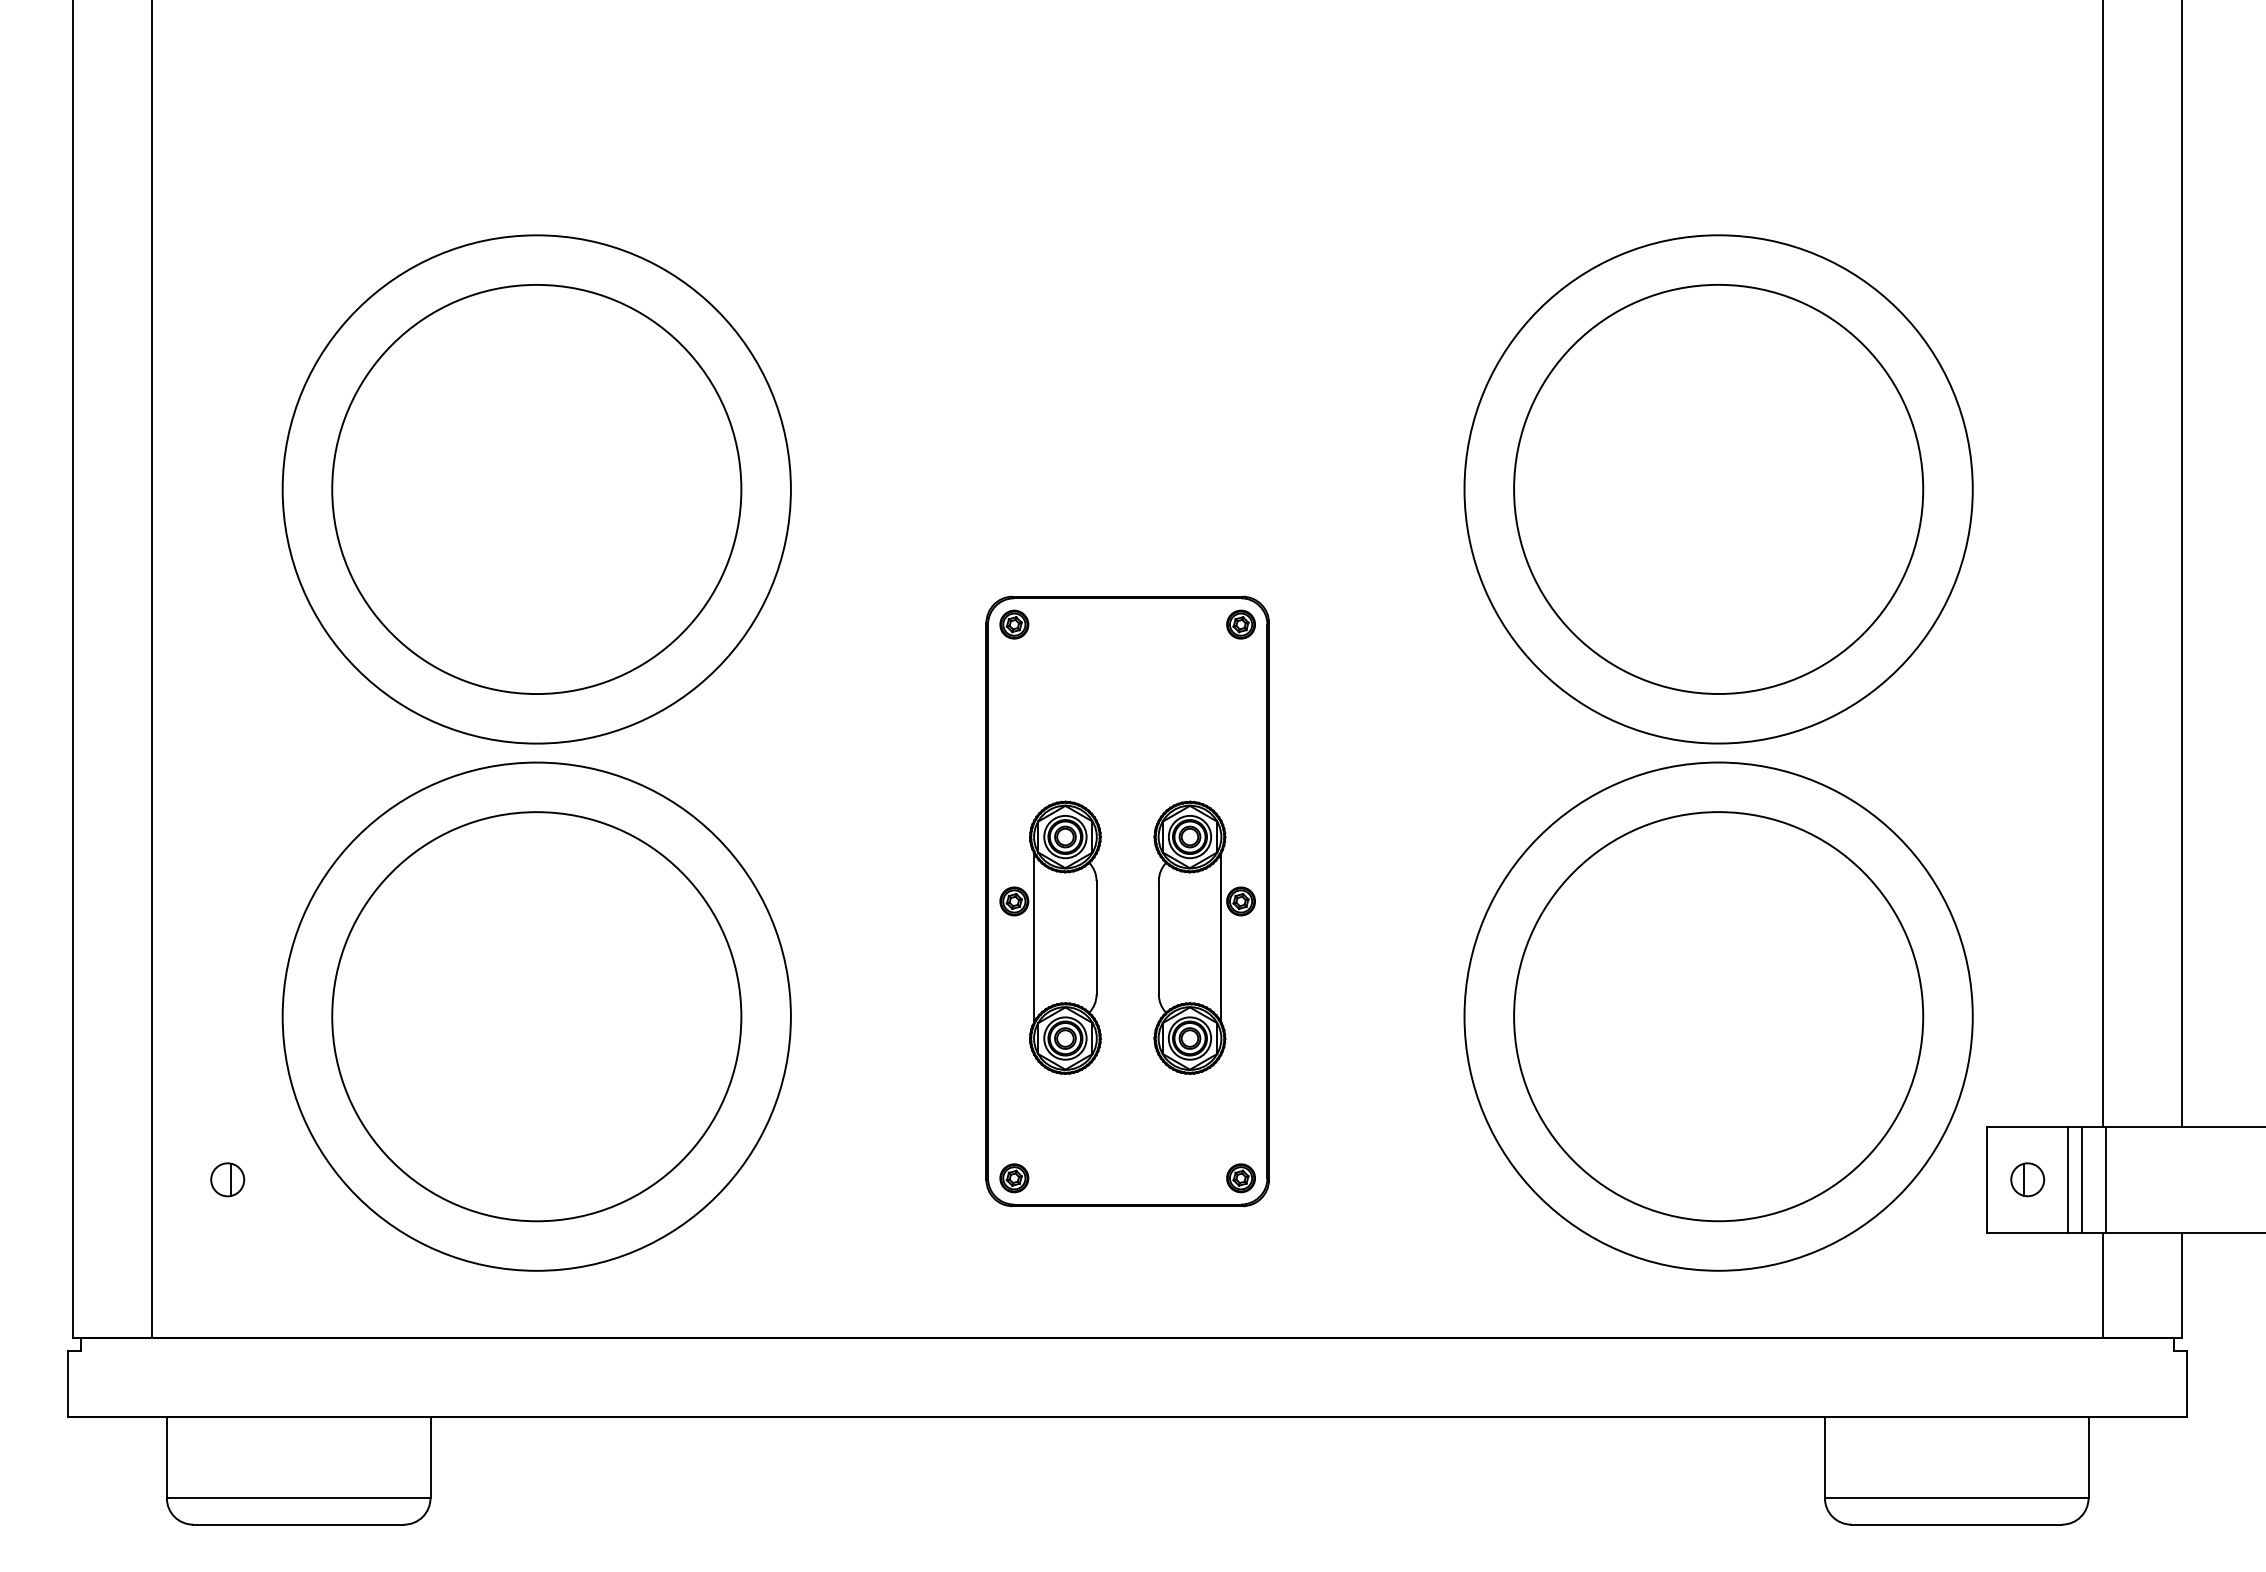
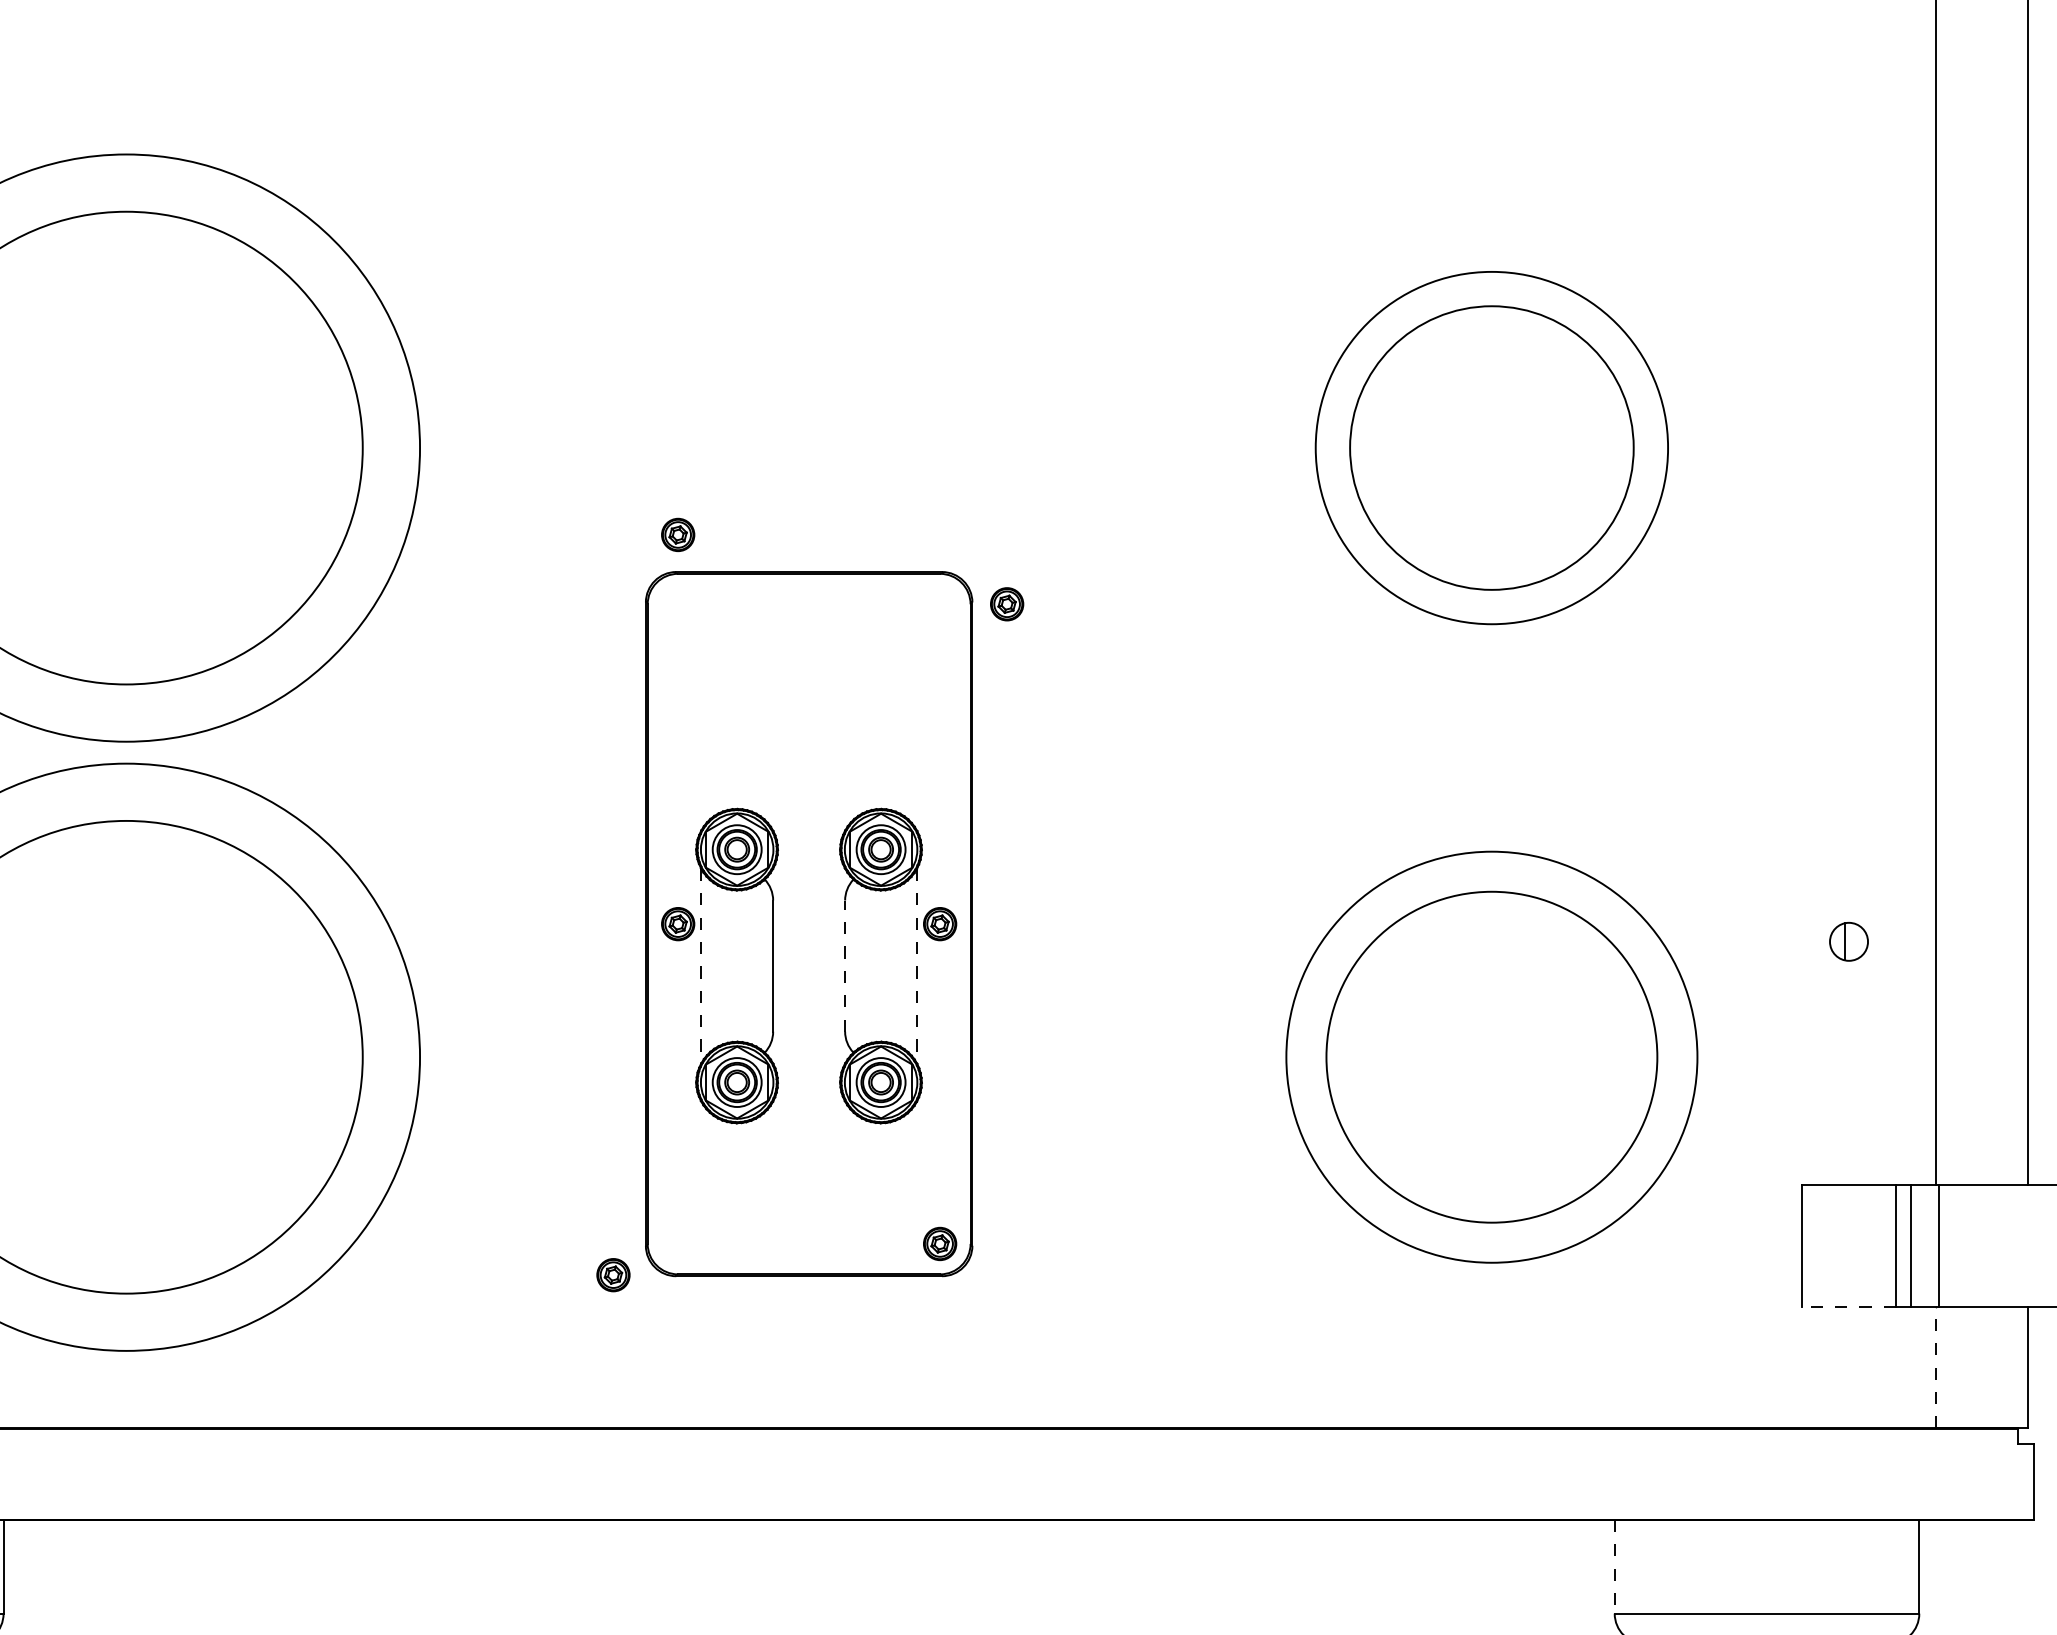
circle: (1718, 489) -> (1491, 448), size x0.6
circle: (1718, 489) -> (1491, 448), size x0.6
part: (1014, 624) -> (678, 534), moved
part: (1240, 624) -> (1006, 604), moved
line: (1158, 937) -> (844, 965), solid -> dashed
line: (1034, 938) -> (701, 966), solid -> dashed
line: (1221, 938) -> (917, 966), solid -> dashed
circle: (1718, 1016) -> (1491, 1057), size x0.7
circle: (1718, 1016) -> (1491, 1057), size x0.7
part: (1014, 1178) -> (613, 1275), moved
part: (2027, 1179) -> (1848, 941), moved
line: (2027, 1232) -> (1848, 1306), solid -> dashed
line: (2103, 1285) -> (1936, 1367), solid -> dashed
line: (1824, 1457) -> (1614, 1566), solid -> dashed

